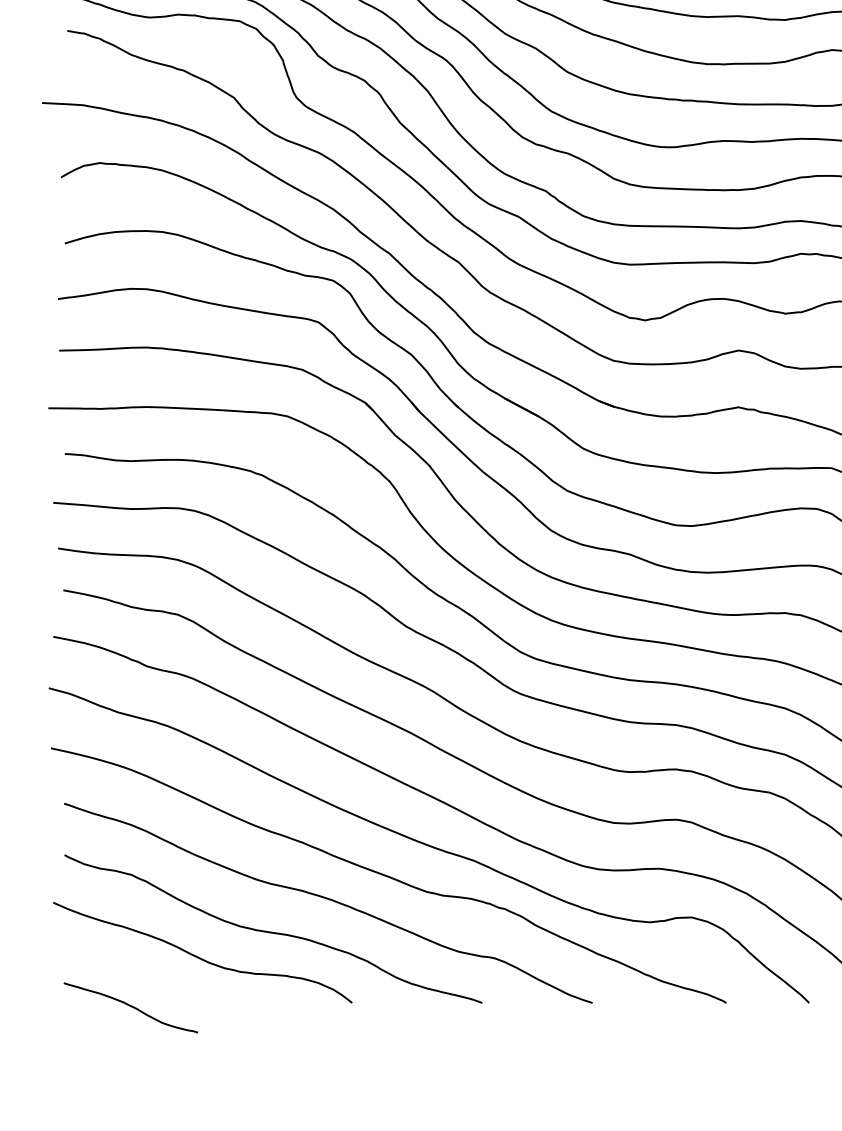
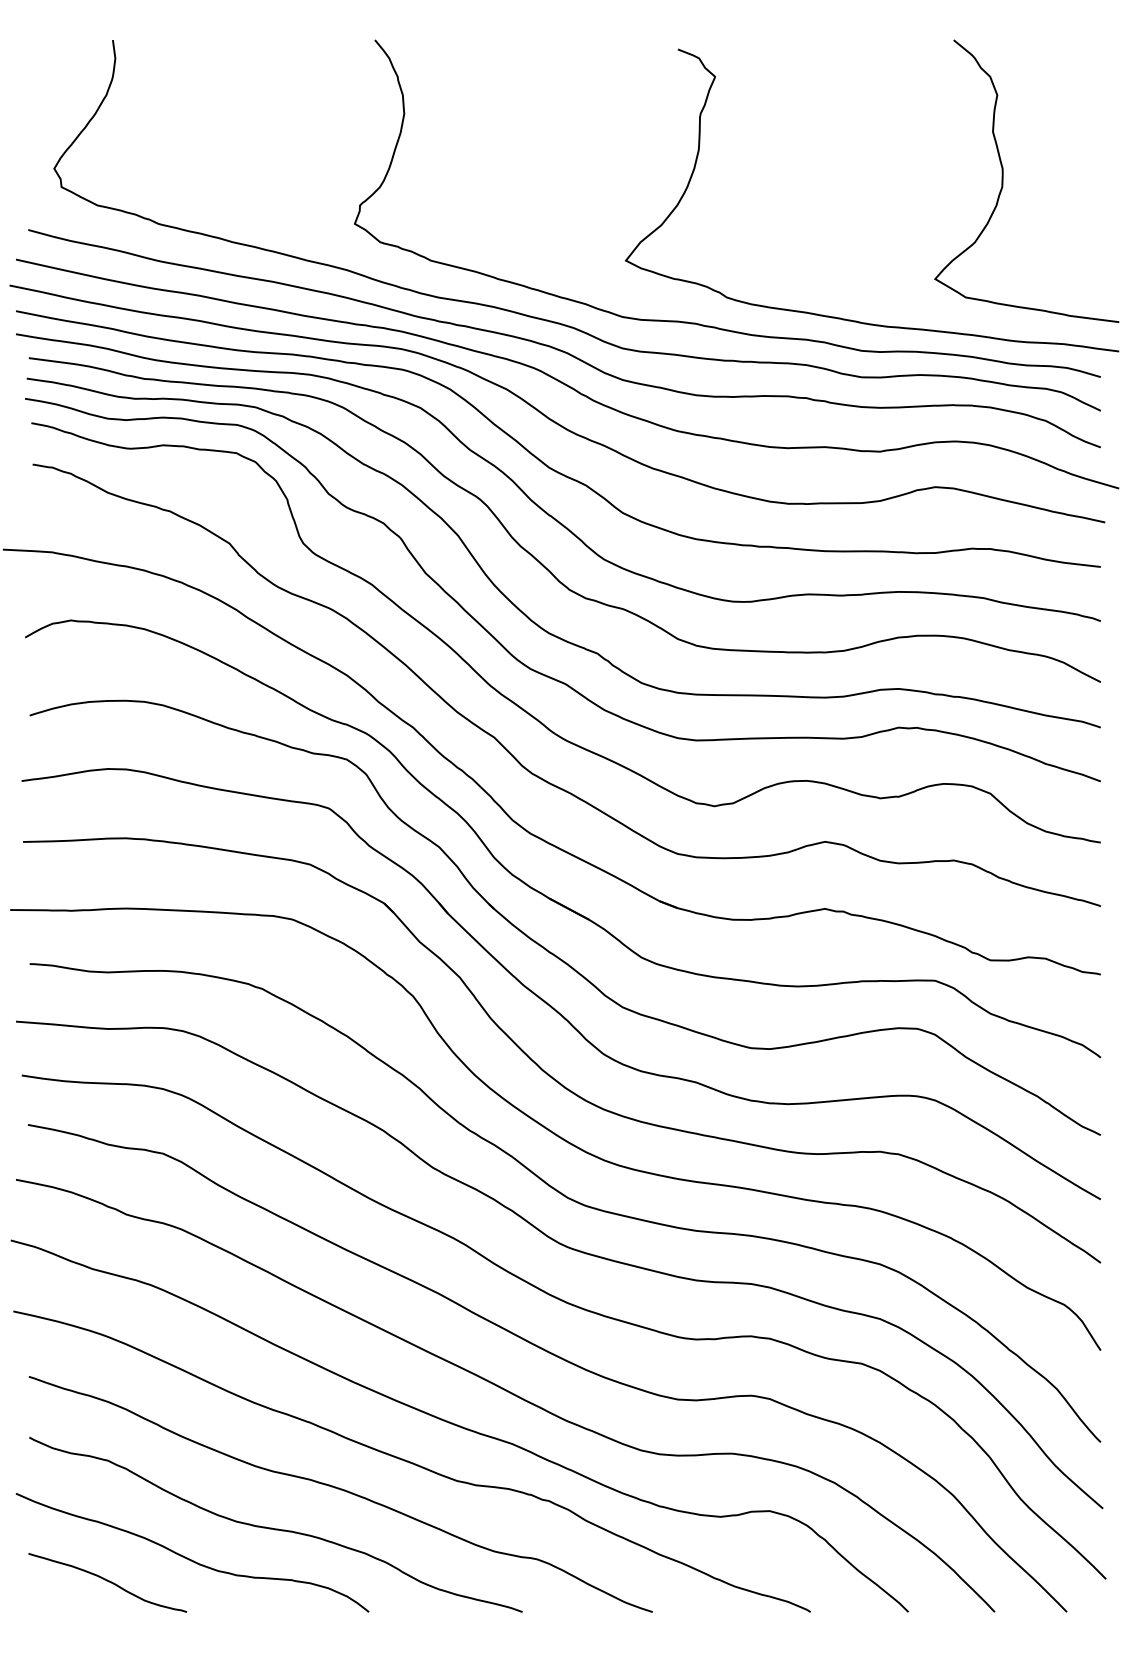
curve: (130, 1006) -> (107, 1581), moved

